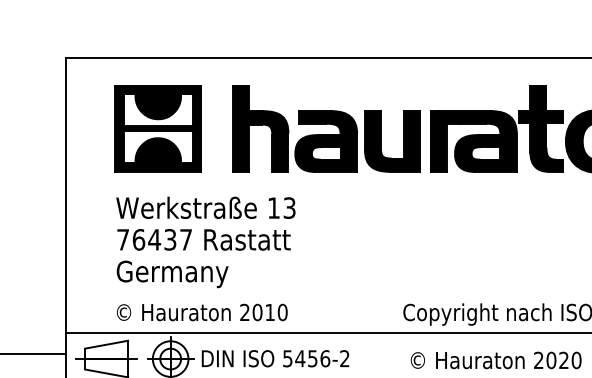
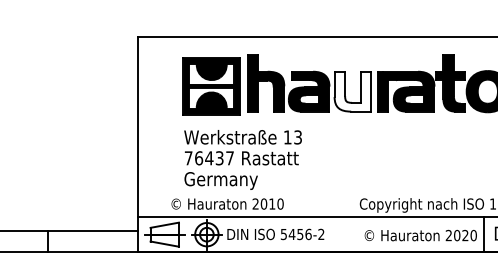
part: (157, 129) -> (211, 86), moved
fill: (392, 141) -> (352, 91), removed
text: (205, 241) -> (242, 159), moved

